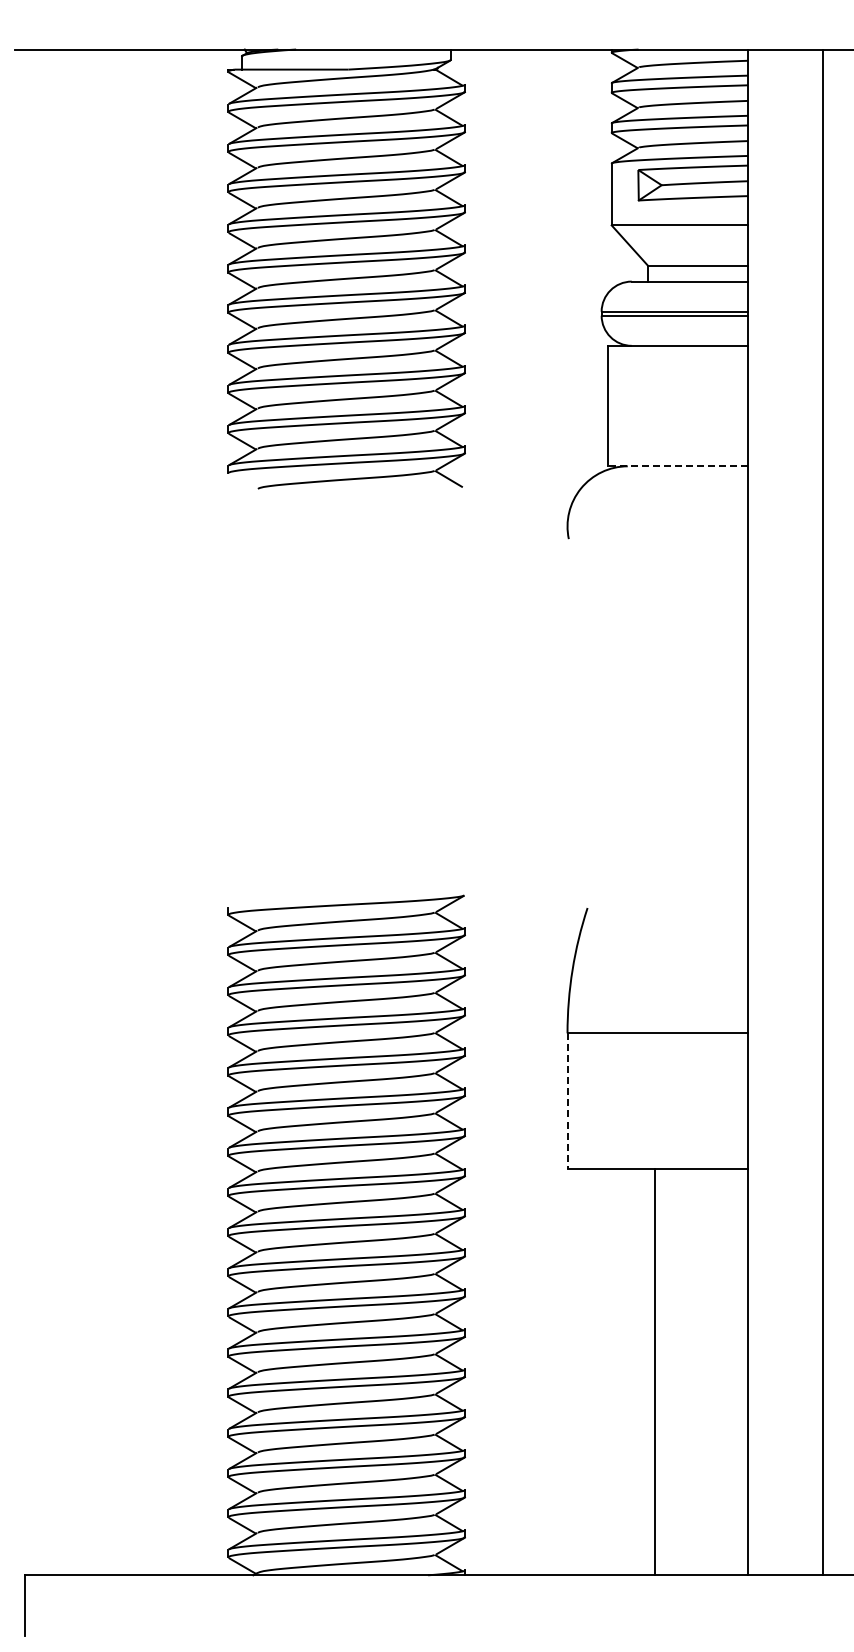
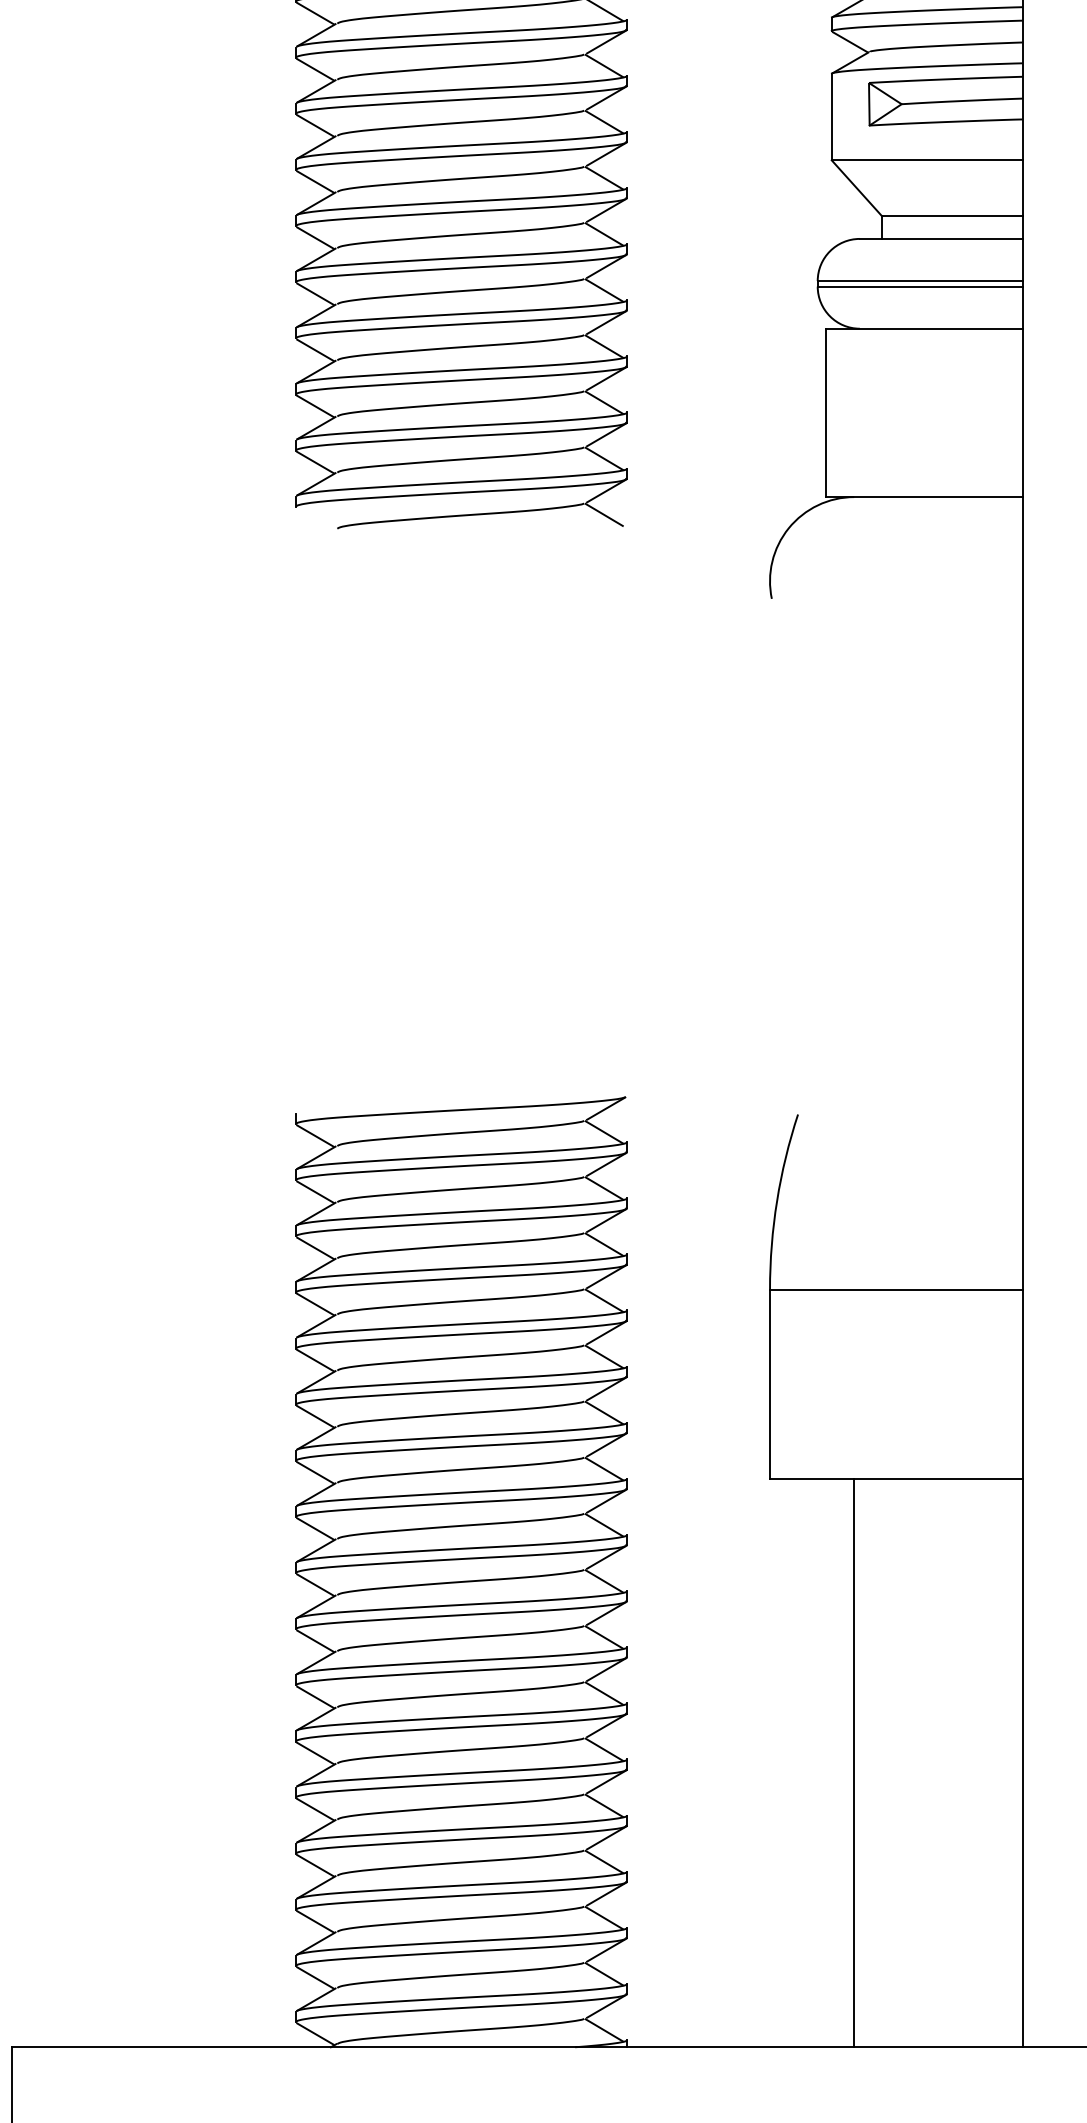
line: (677, 466) -> (923, 497), dashed -> solid
line: (567, 1101) -> (769, 1384), dashed -> solid
line: (654, 1371) -> (853, 1762), moved

